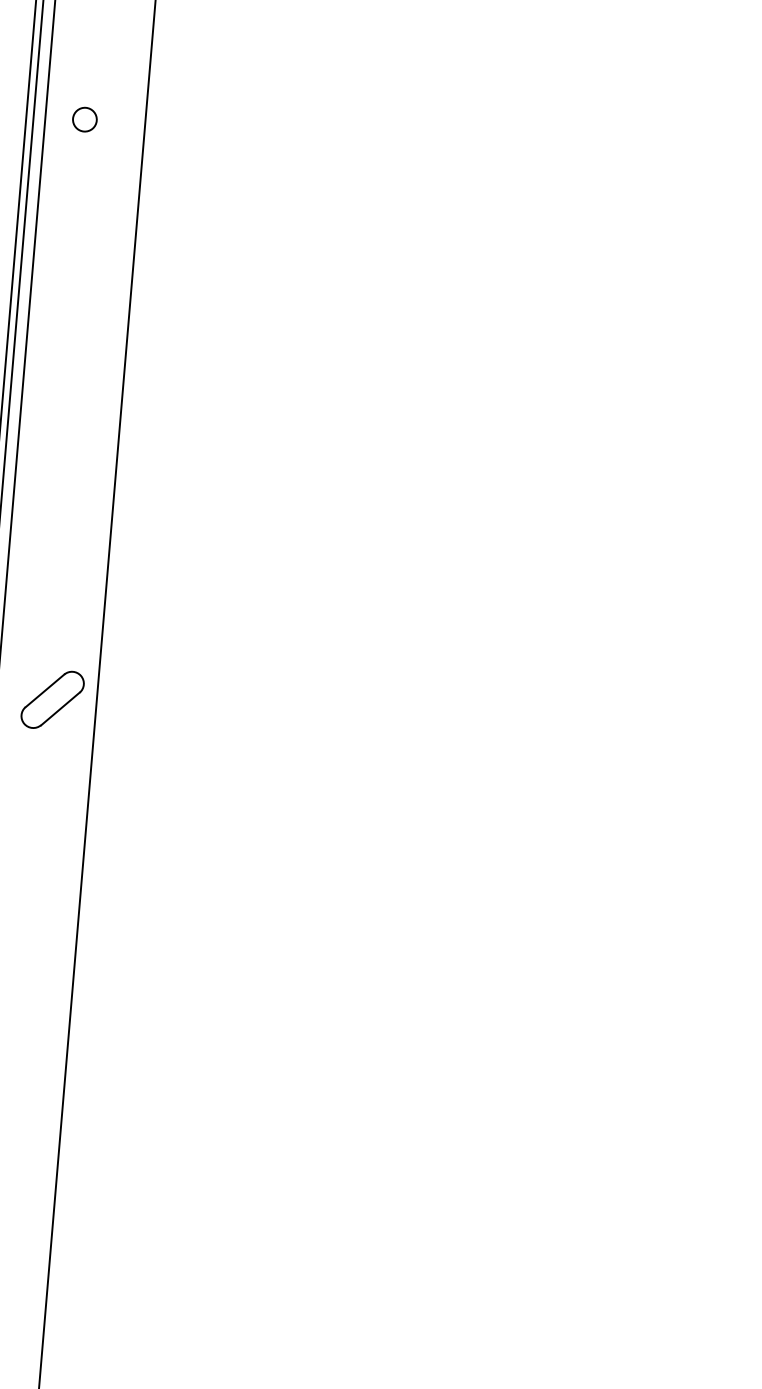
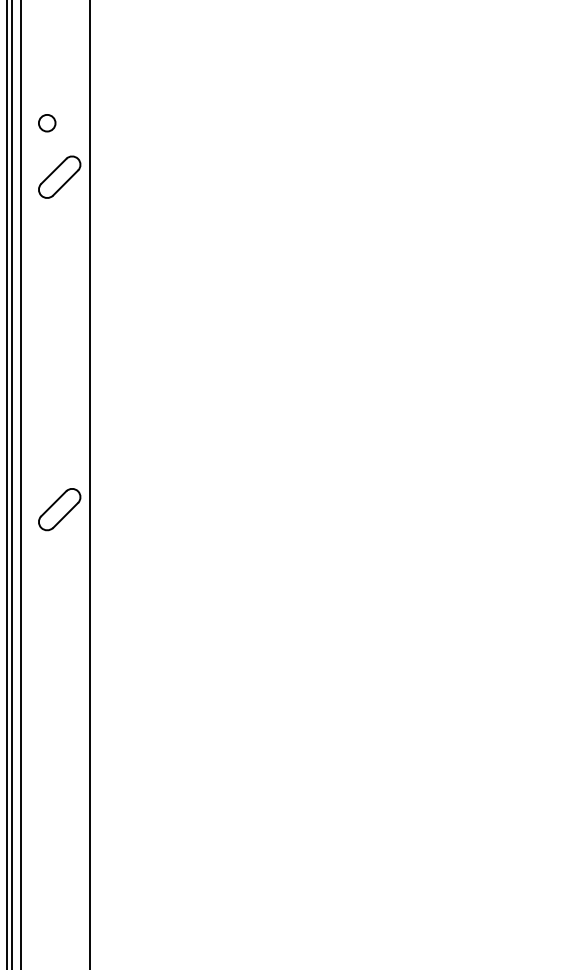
circle: (85, 120) -> (47, 123), moved
part: (92, 224) -> (59, 176), added

